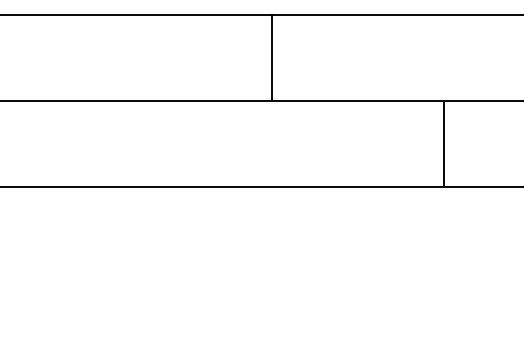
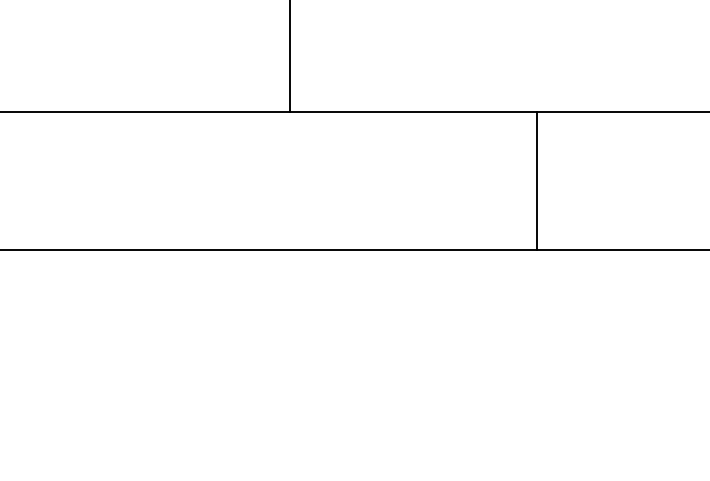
line: (443, 143) -> (536, 180), moved

